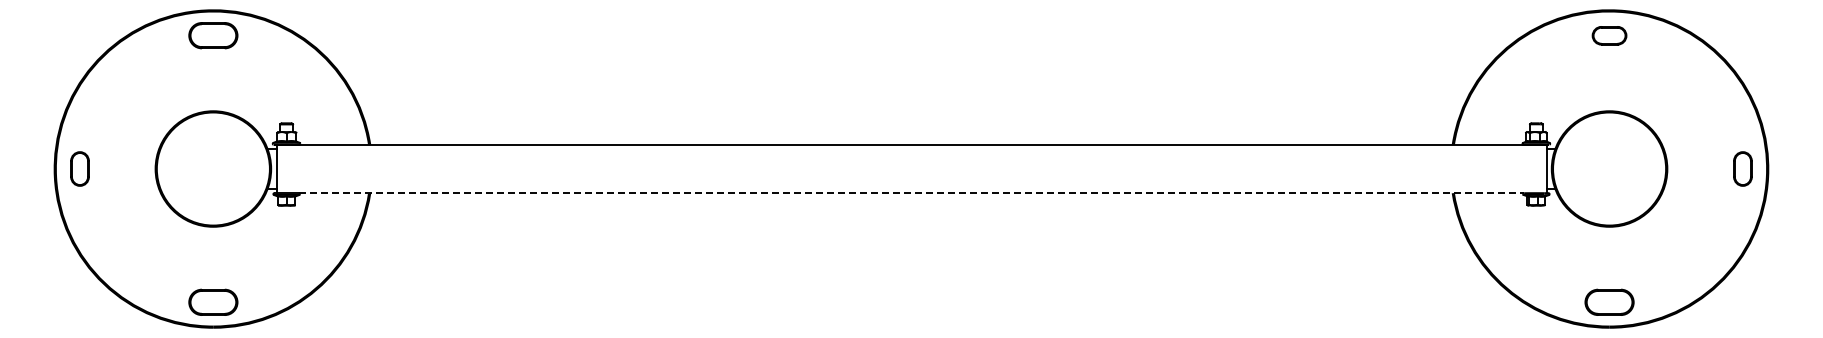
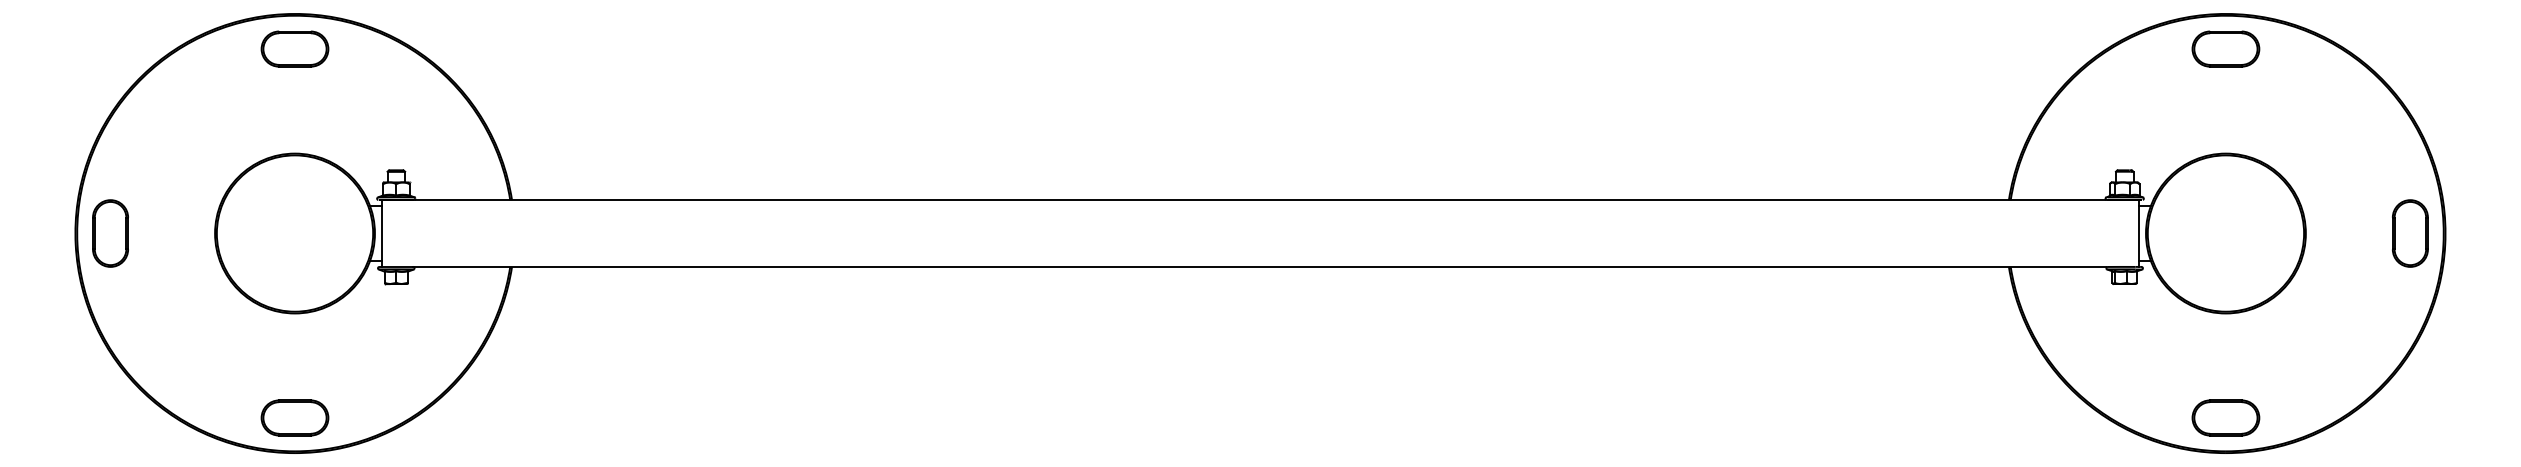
part: (1609, 35) -> (2225, 48), size x1.43
part: (79, 168) -> (109, 232), size x1.43
part: (1742, 168) -> (2409, 232), size x1.43
line: (911, 193) -> (1260, 267), dashed -> solid

